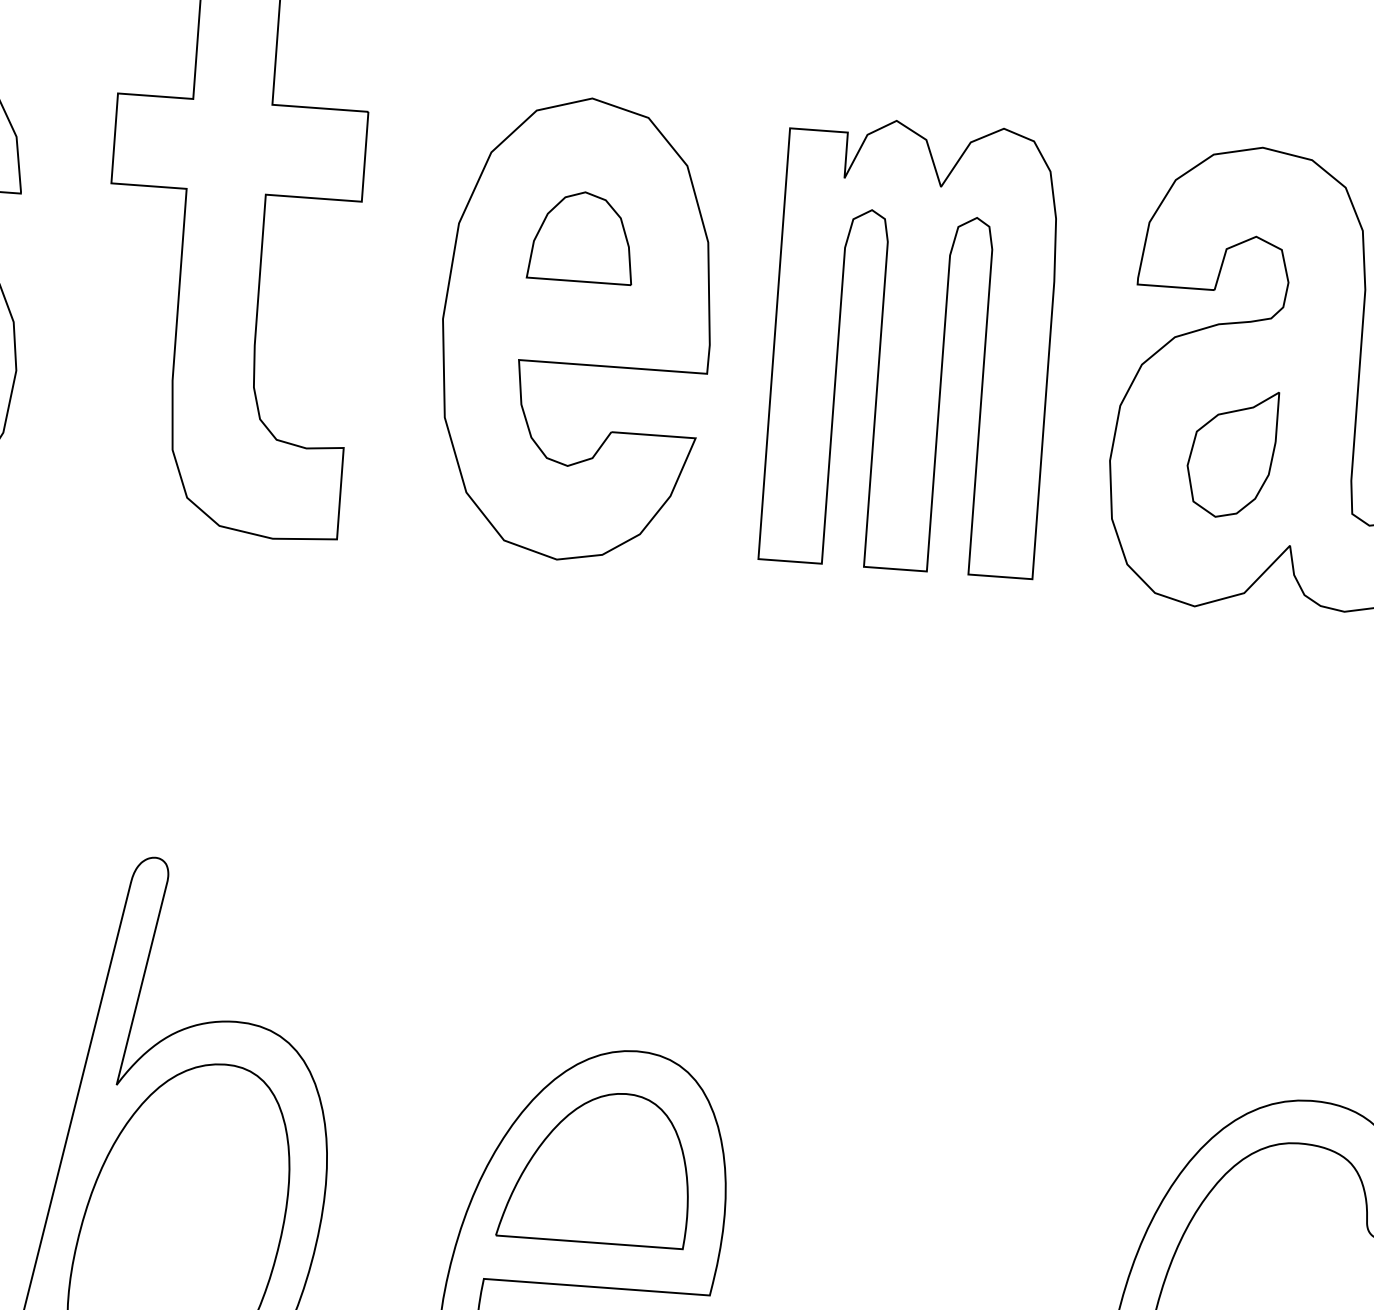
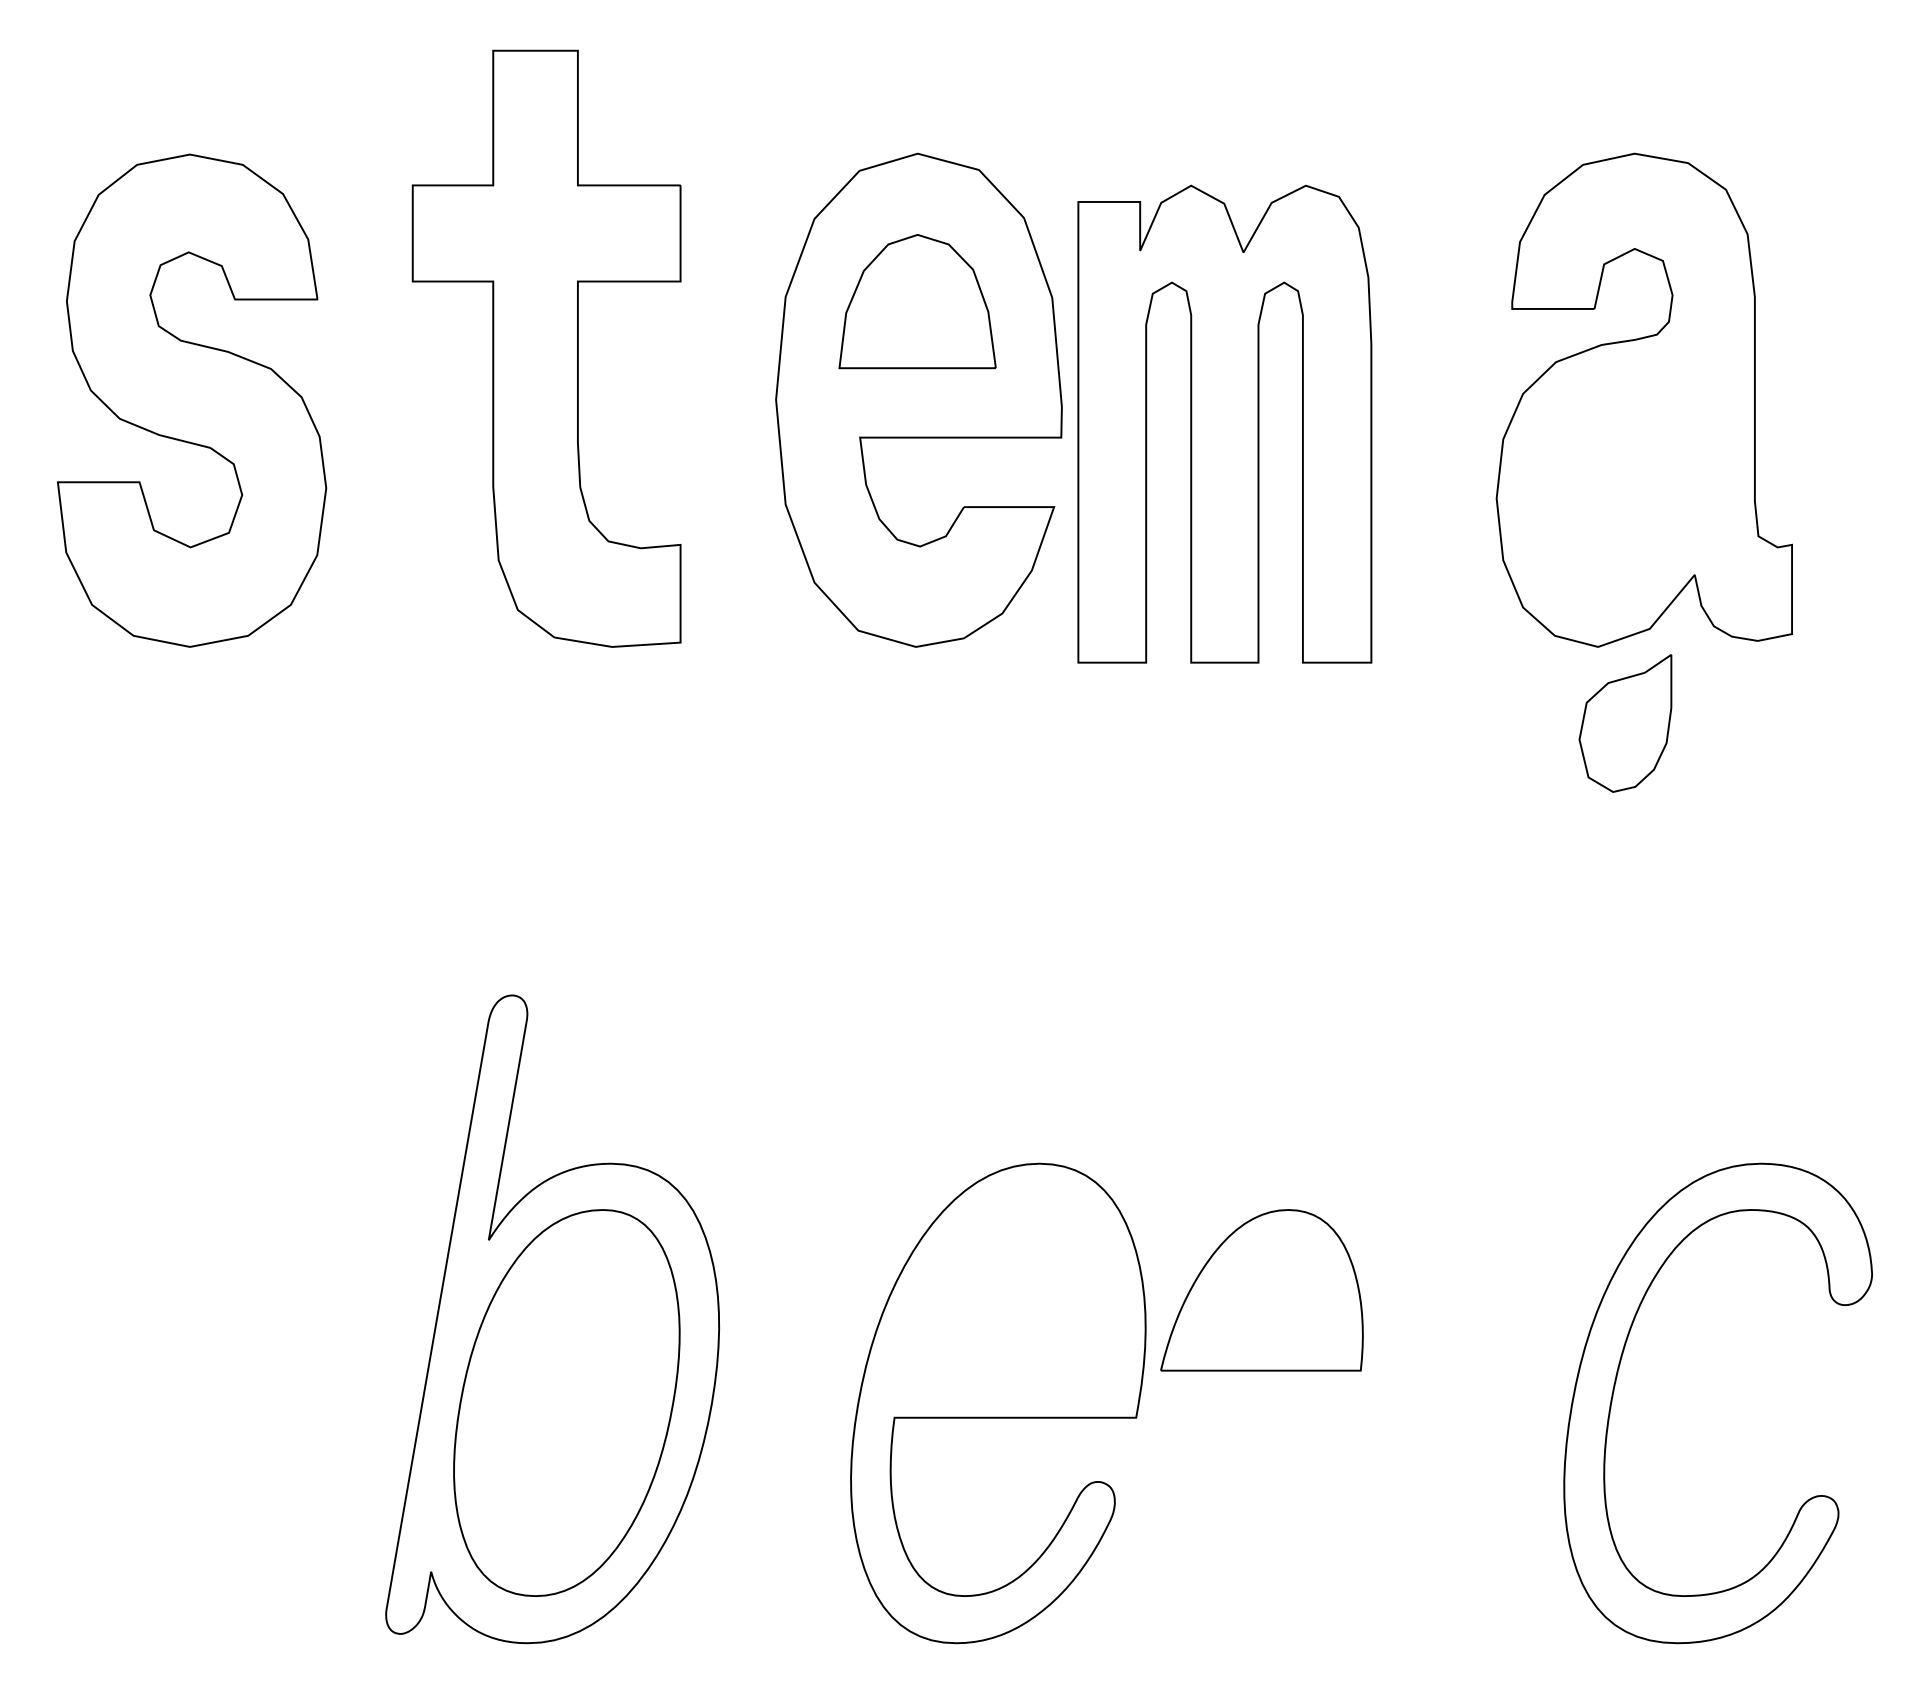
part: (582, 236) -> (917, 301), size x1.4
part: (911, 345) -> (1224, 423), moved
part: (1231, 453) -> (1625, 723), moved
part: (595, 1167) -> (1261, 1290), moved

